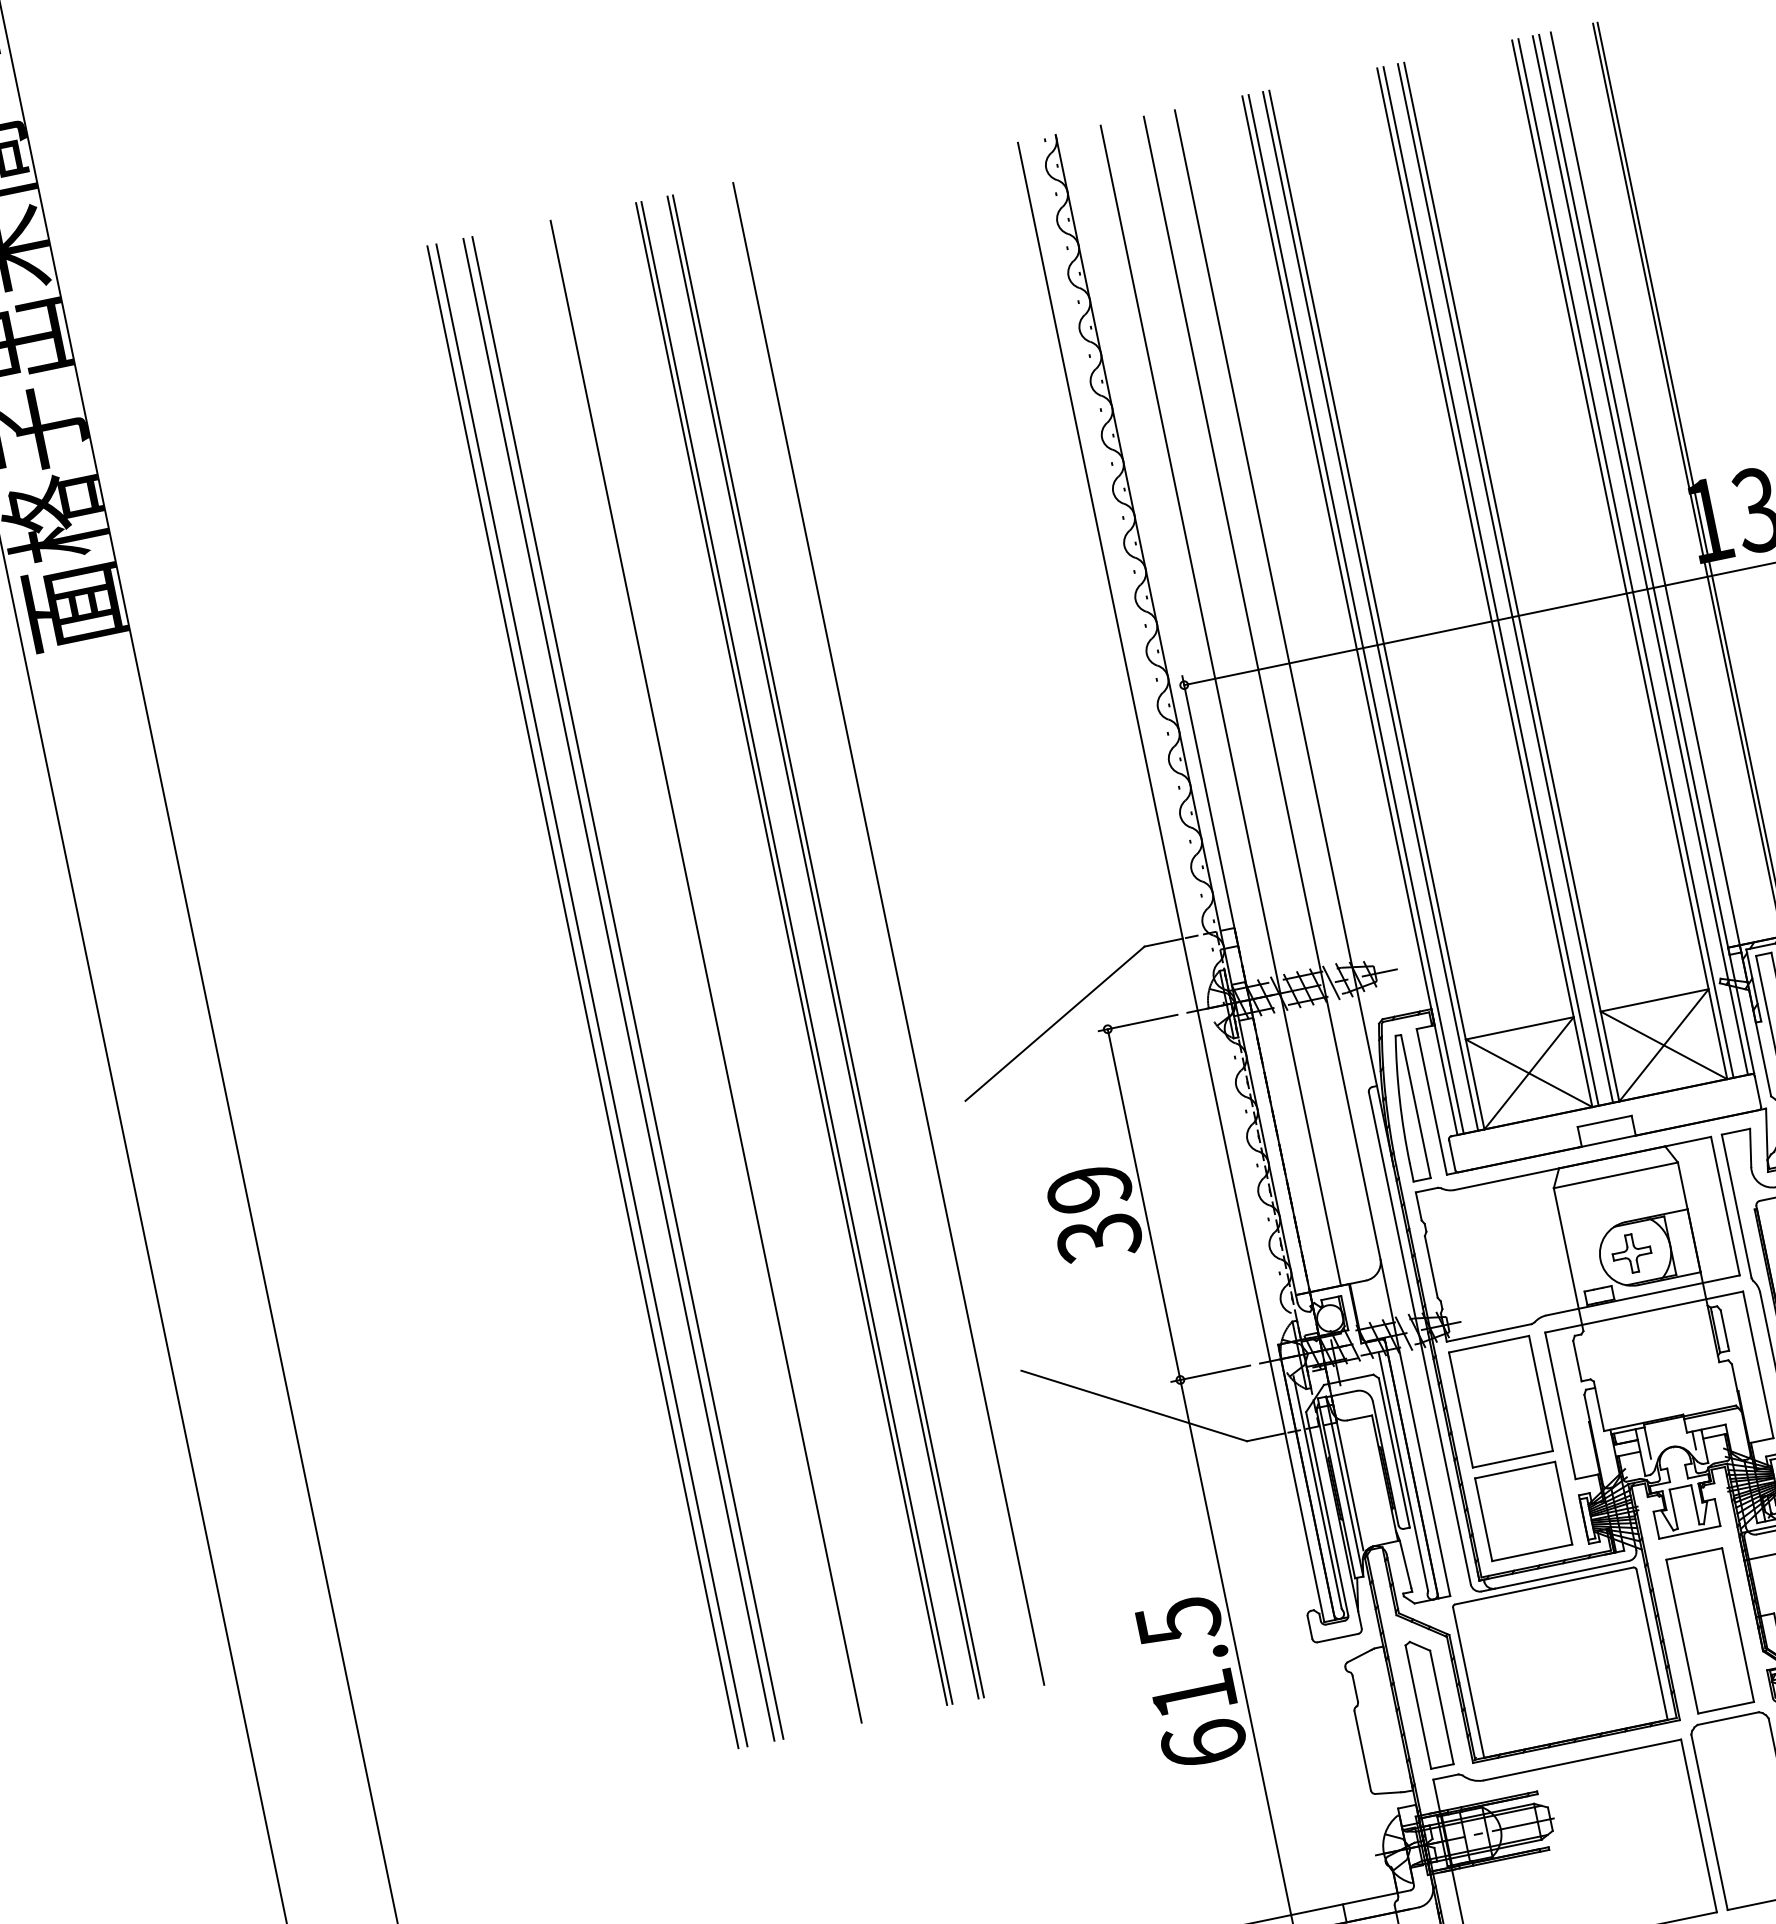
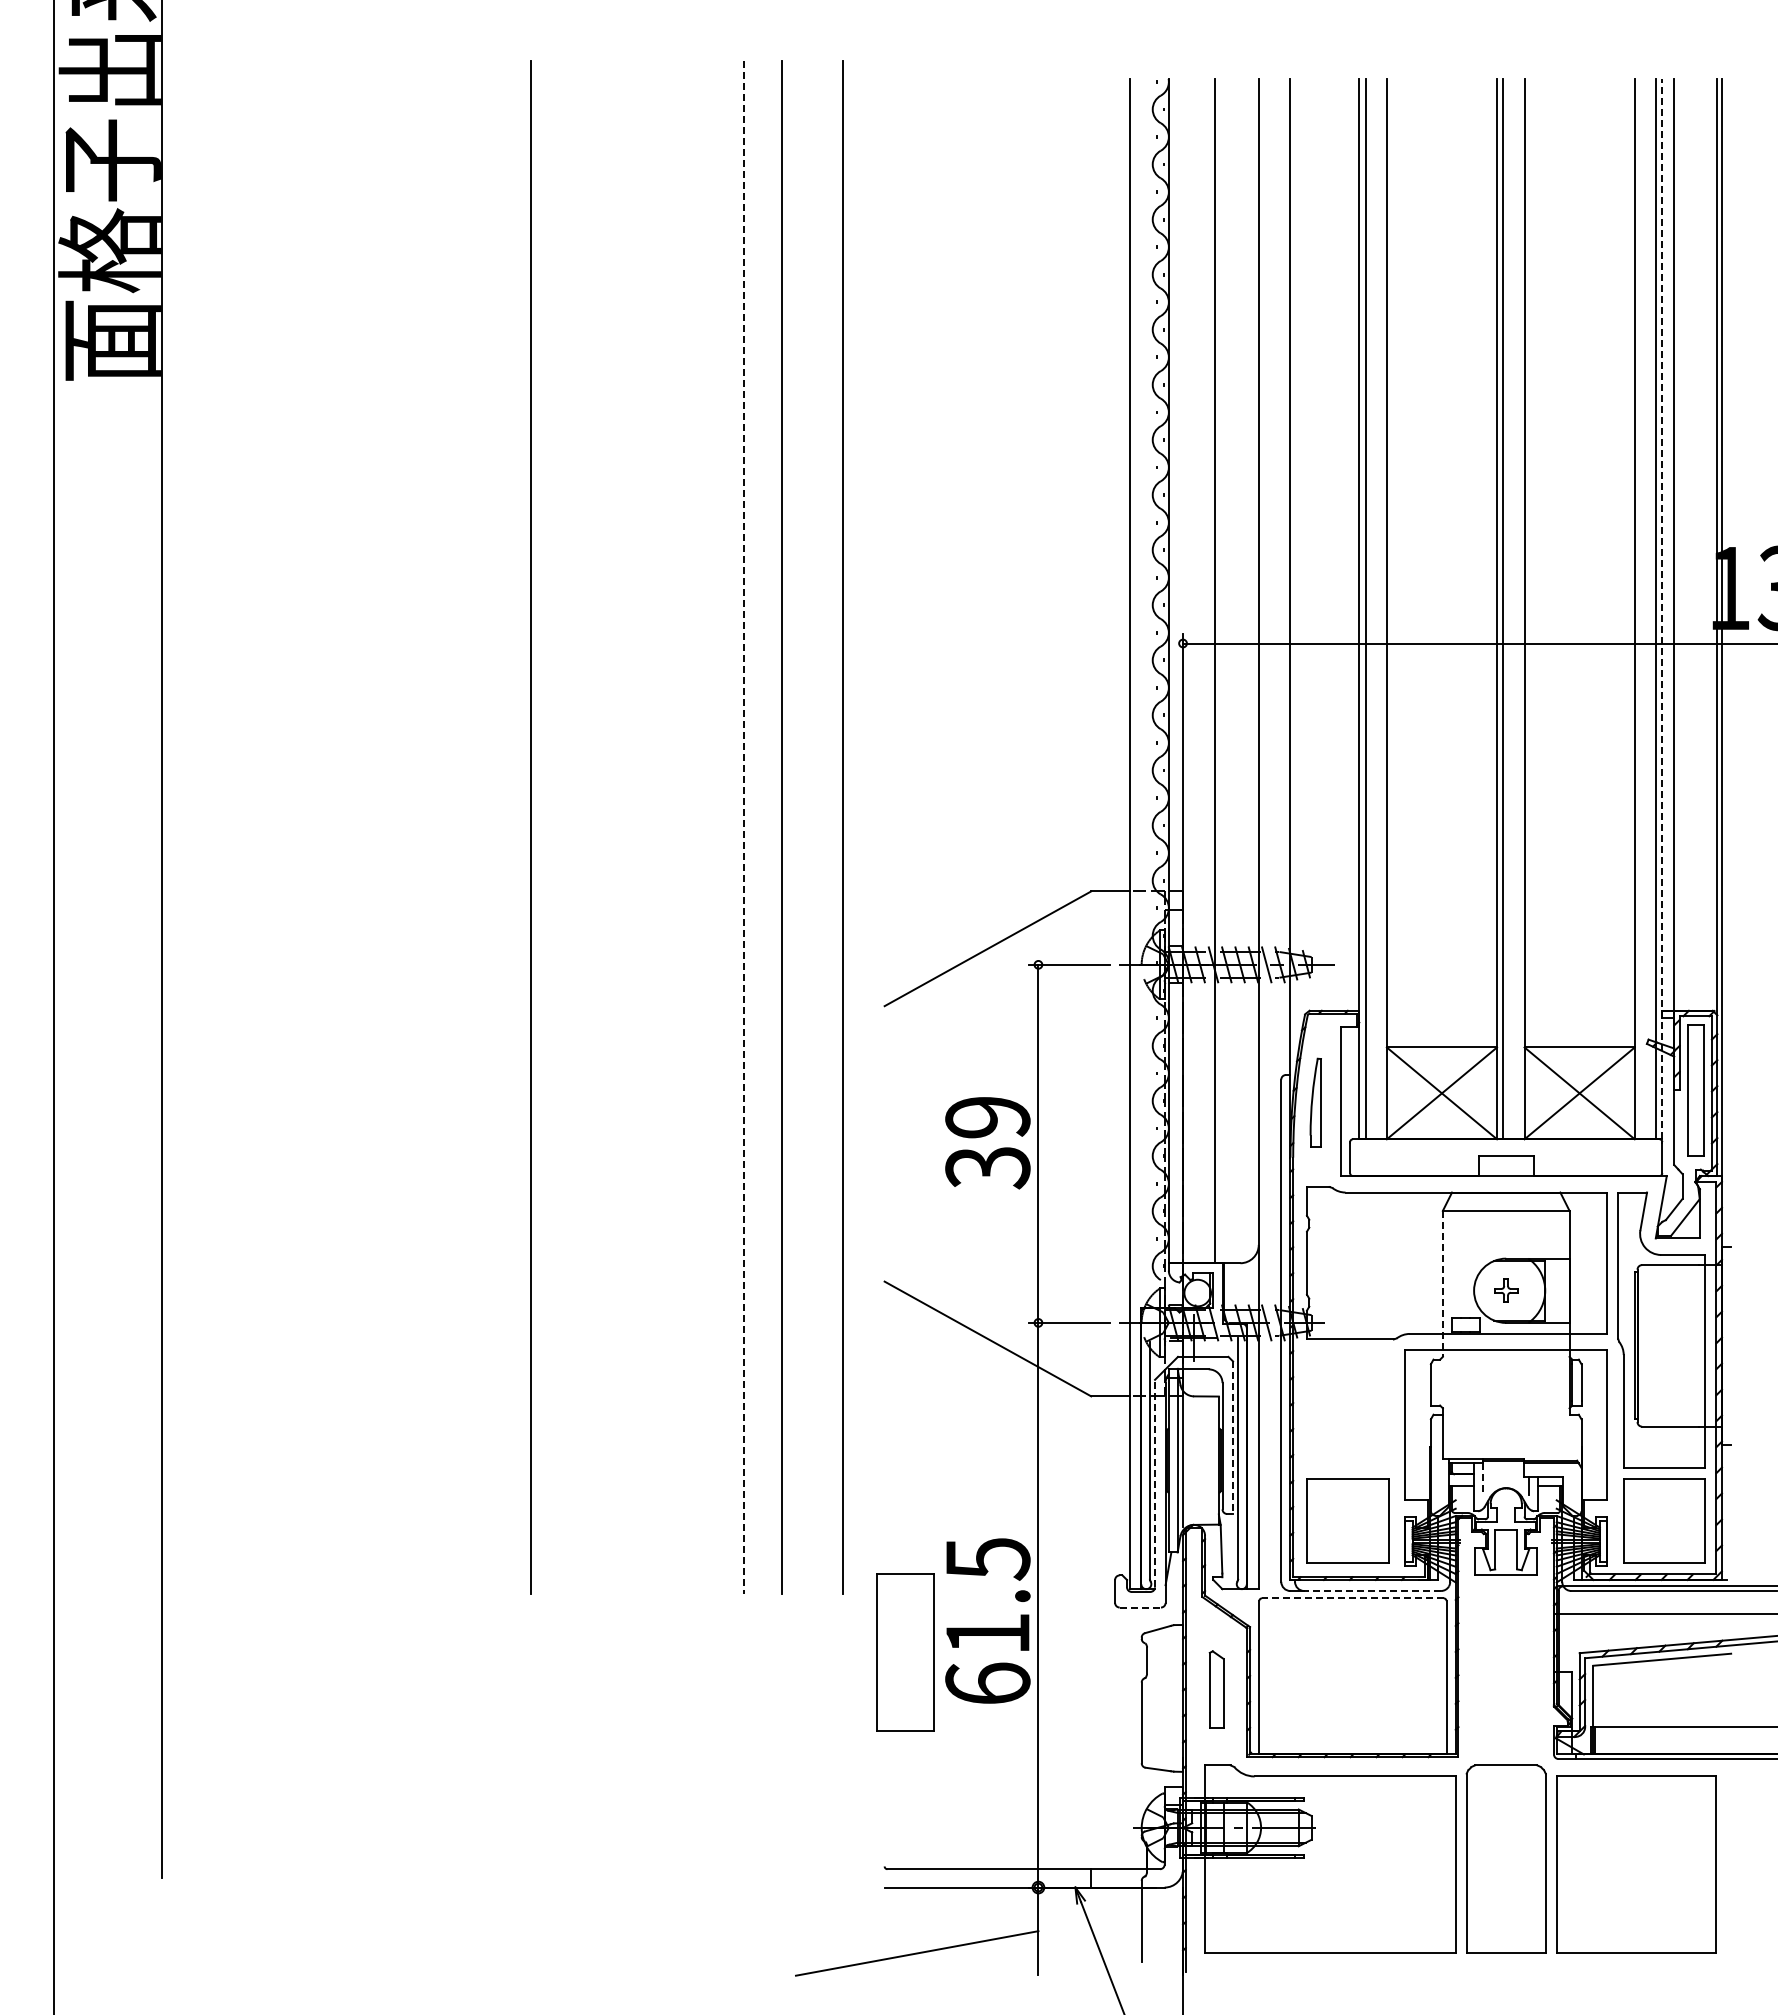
line: (1646, 553) -> (1662, 608), solid -> dashed
line: (1626, 557) -> (1641, 608), removed
line: (1505, 582) -> (1518, 608), removed
line: (1370, 610) -> (1380, 608), removed
line: (823, 946) -> (776, 826), removed
line: (796, 952) -> (749, 826), removed
line: (791, 954) -> (744, 827), solid -> dashed
line: (705, 971) -> (656, 826), removed
line: (628, 987) -> (577, 826), removed
line: (618, 989) -> (567, 826), removed
line: (591, 994) -> (540, 826), removed
part: (1407, 1107) -> (1315, 1102), size x0.6
part: (1631, 1253) -> (1505, 1290), size x0.6
line: (1568, 1259) -> (1442, 1283), solid -> dashed
part: (1500, 1401) -> (1347, 1408), removed
line: (1648, 1443) -> (1483, 1479), solid -> dashed
line: (1394, 1453) -> (1233, 1438), solid -> dashed
line: (1327, 1513) -> (1155, 1483), solid -> dashed
line: (1562, 1575) -> (1372, 1591), solid -> dashed
line: (1543, 1586) -> (1352, 1598), solid -> dashed
part: (1710, 1630) -> (905, 1652), moved
line: (1338, 1638) -> (1140, 1607), solid -> dashed
part: (1429, 1702) -> (1216, 1689), size x0.6

